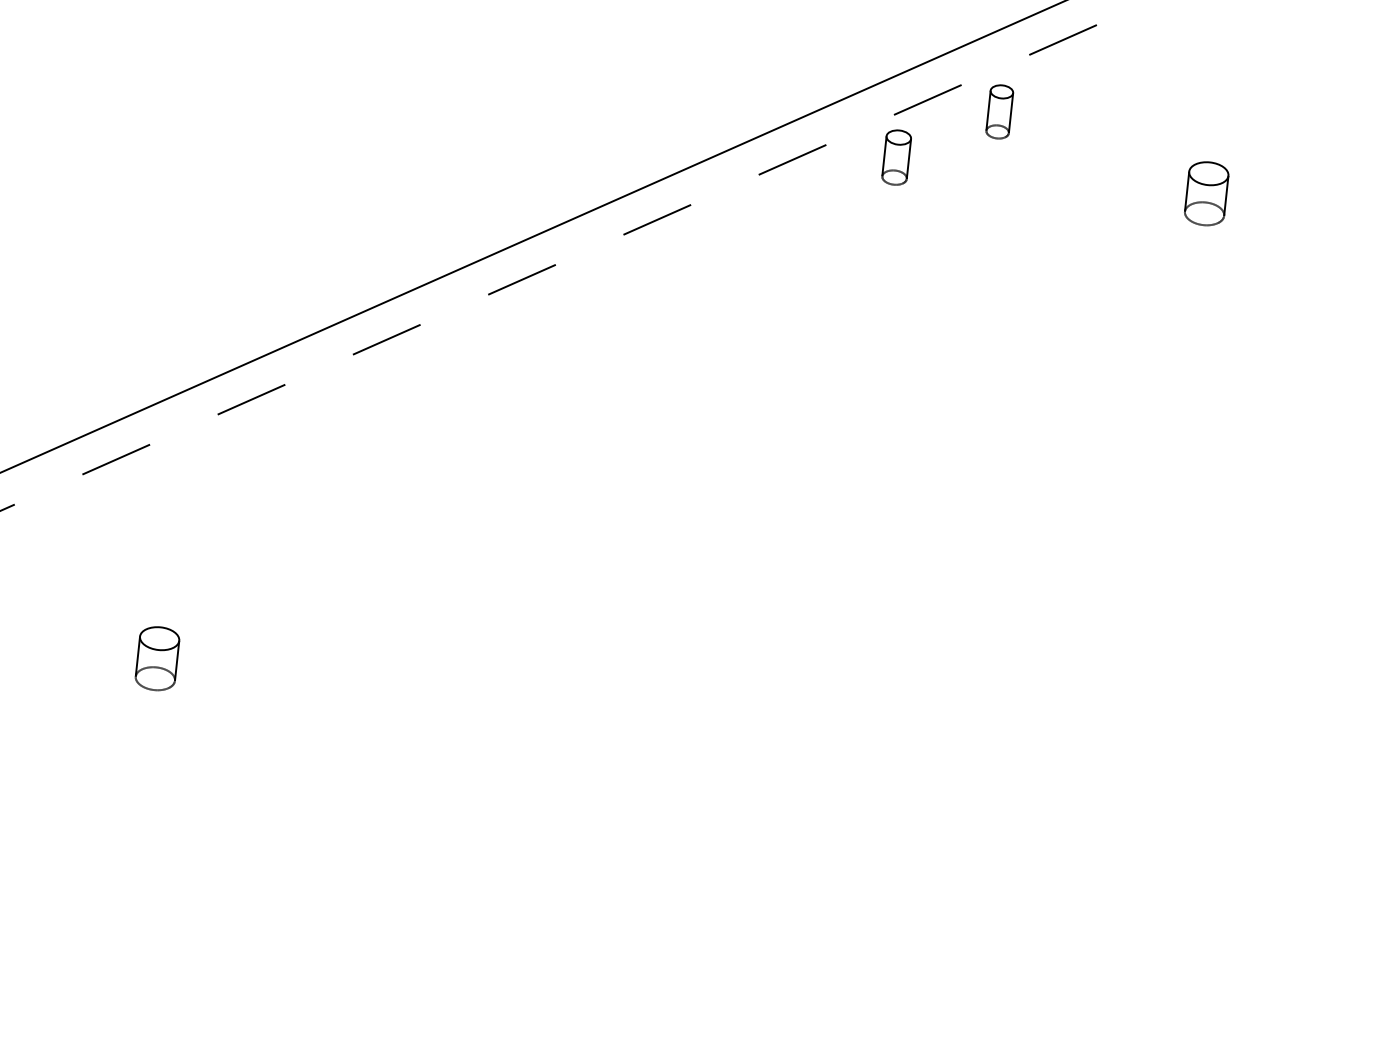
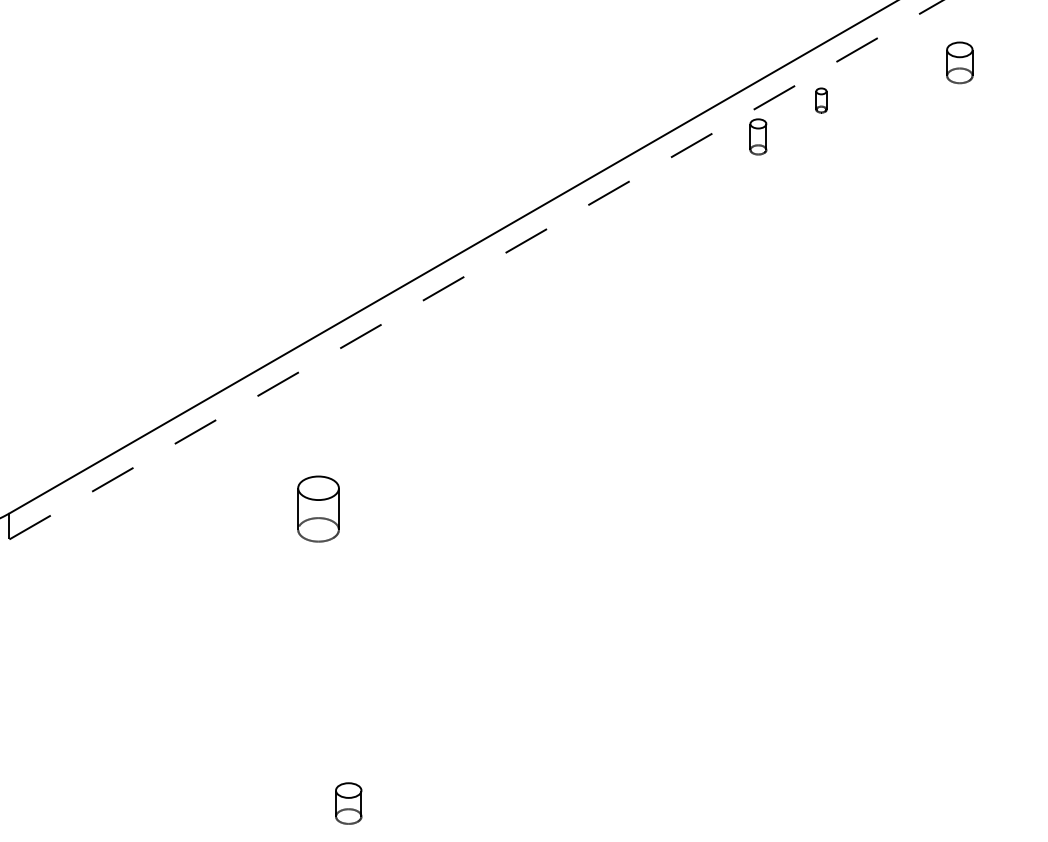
part: (999, 111) -> (821, 100), size x0.7
part: (1206, 193) -> (959, 62), moved
part: (156, 658) -> (317, 509), size x1.6

